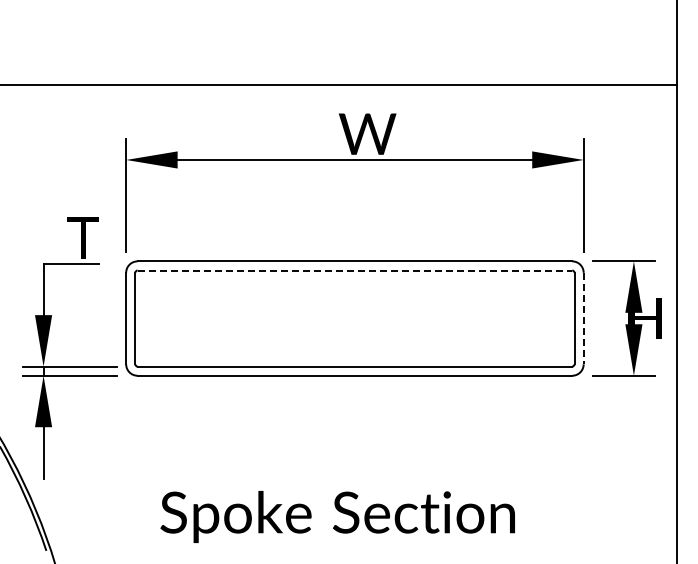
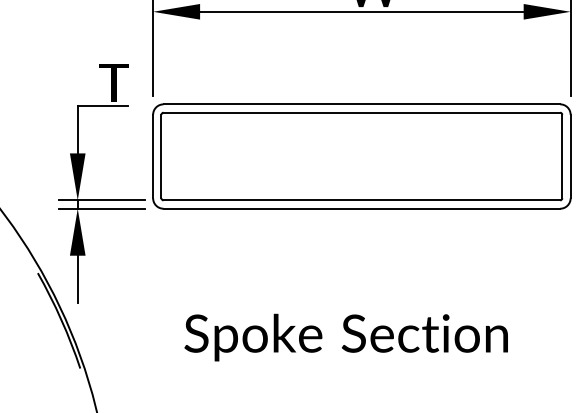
line: (355, 270) -> (362, 112), dashed -> solid
line: (583, 318) -> (570, 156), dashed -> solid

